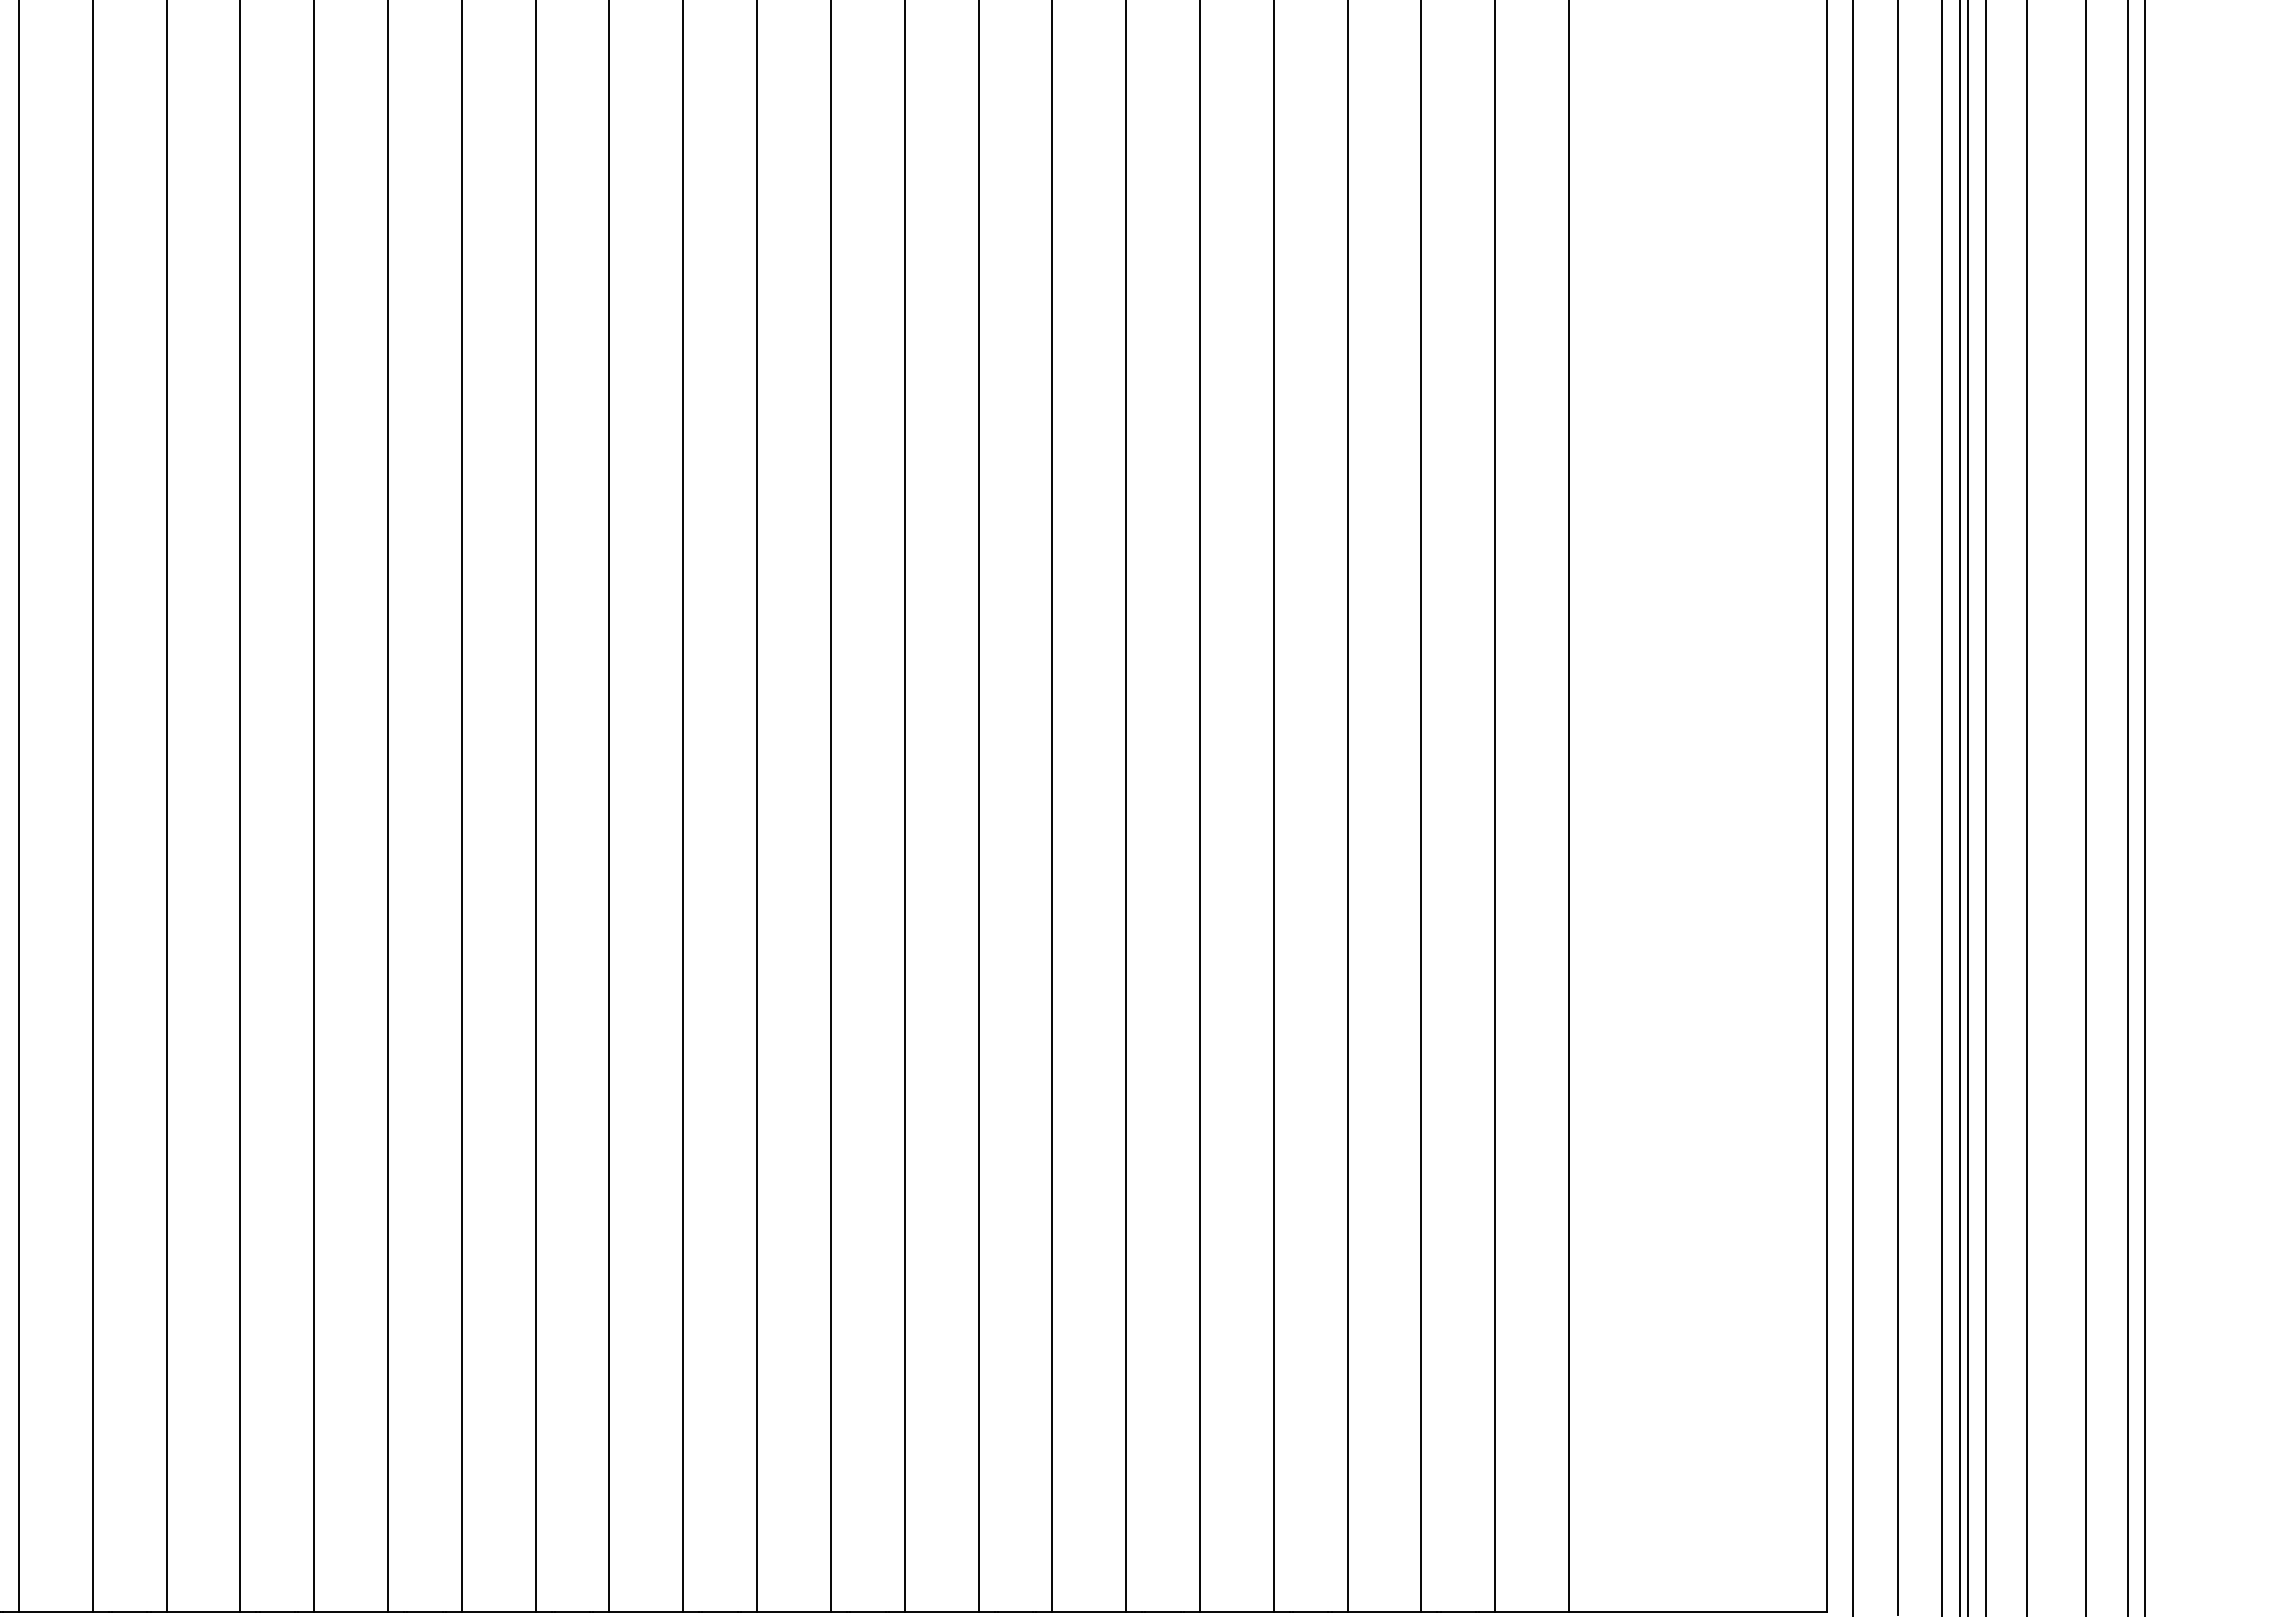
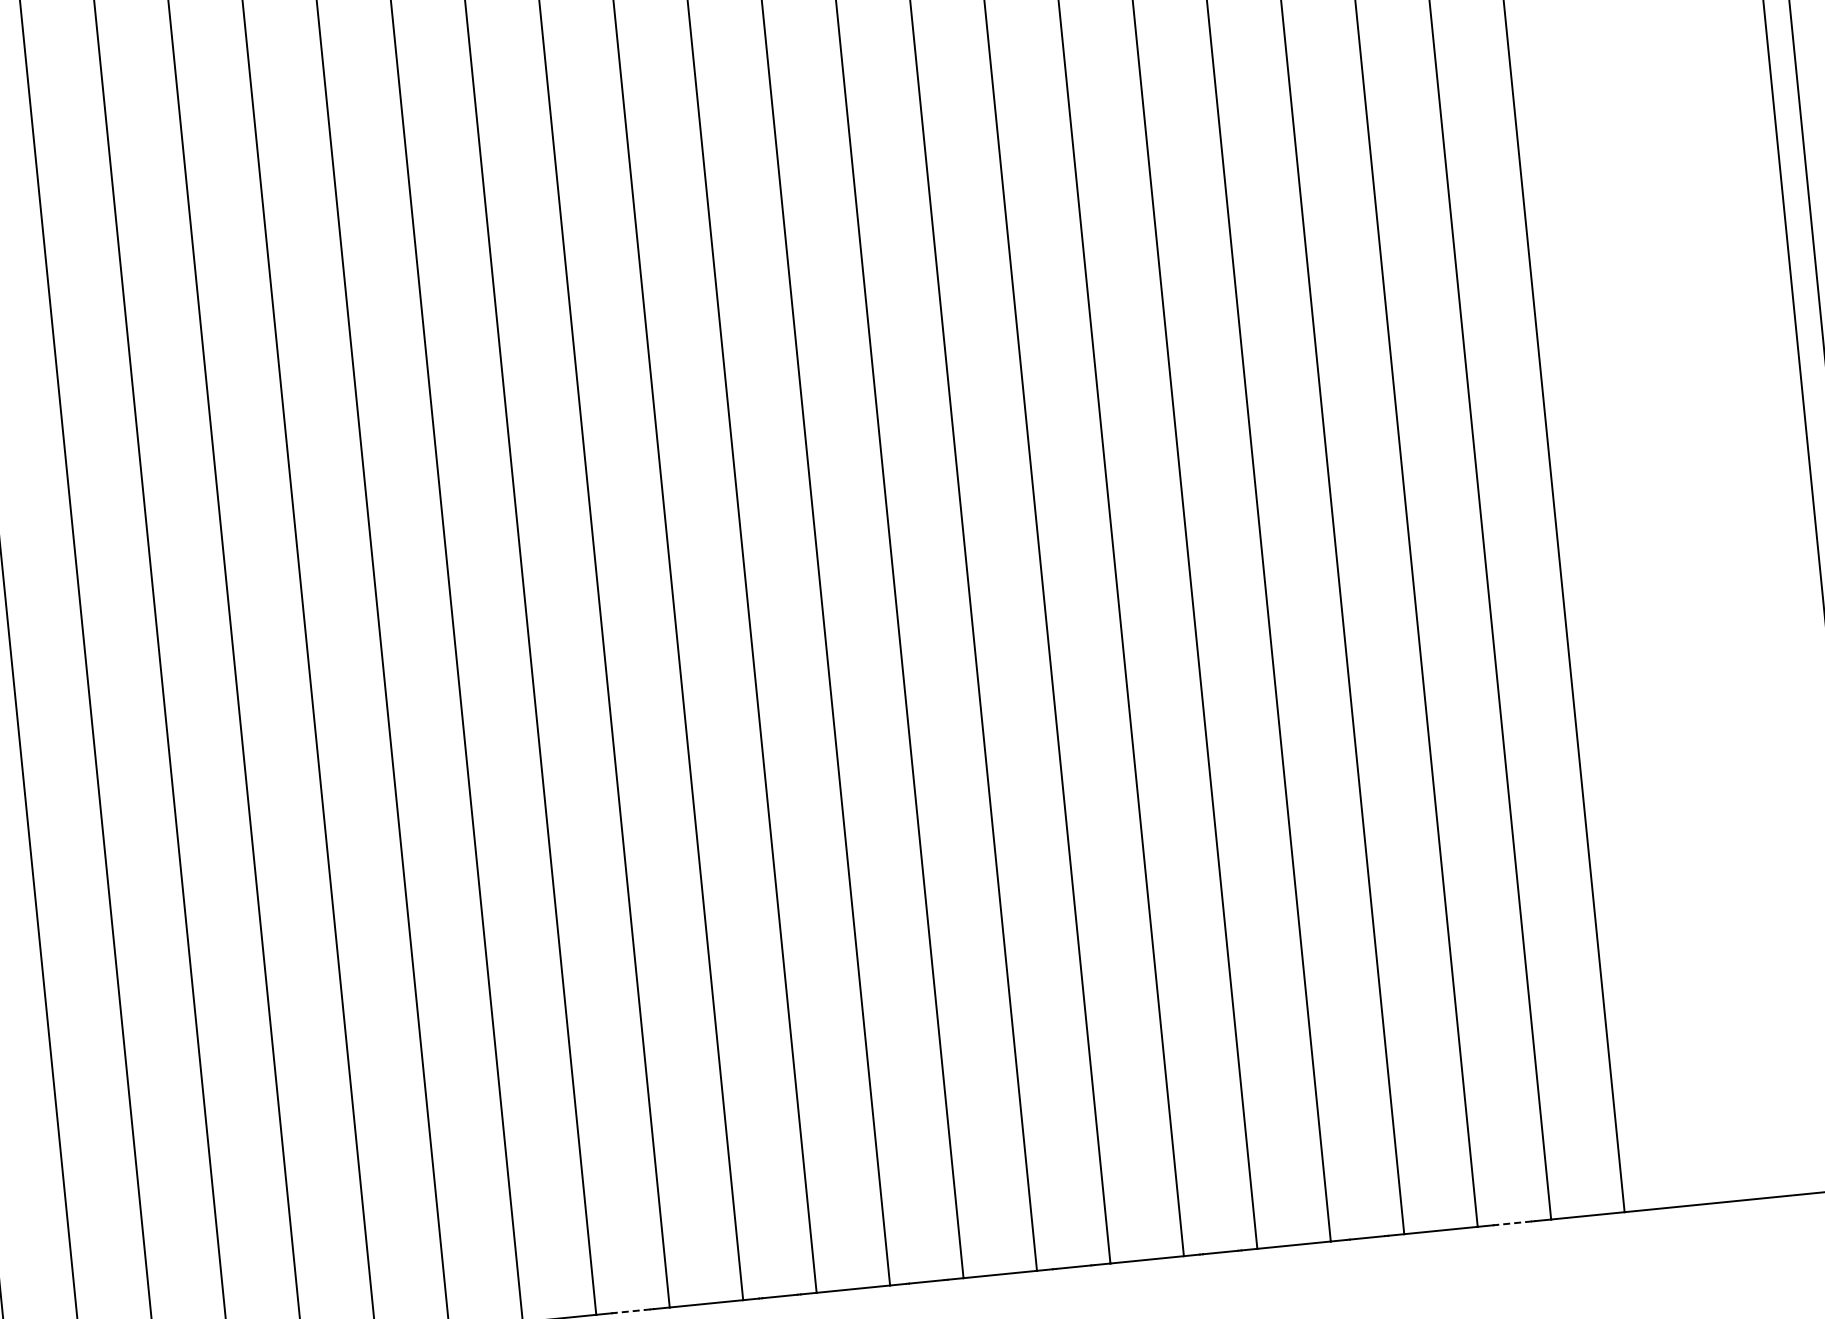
line: (572, 1611) -> (632, 1310), solid -> dashed
line: (1458, 1611) -> (1514, 1222), solid -> dashed

